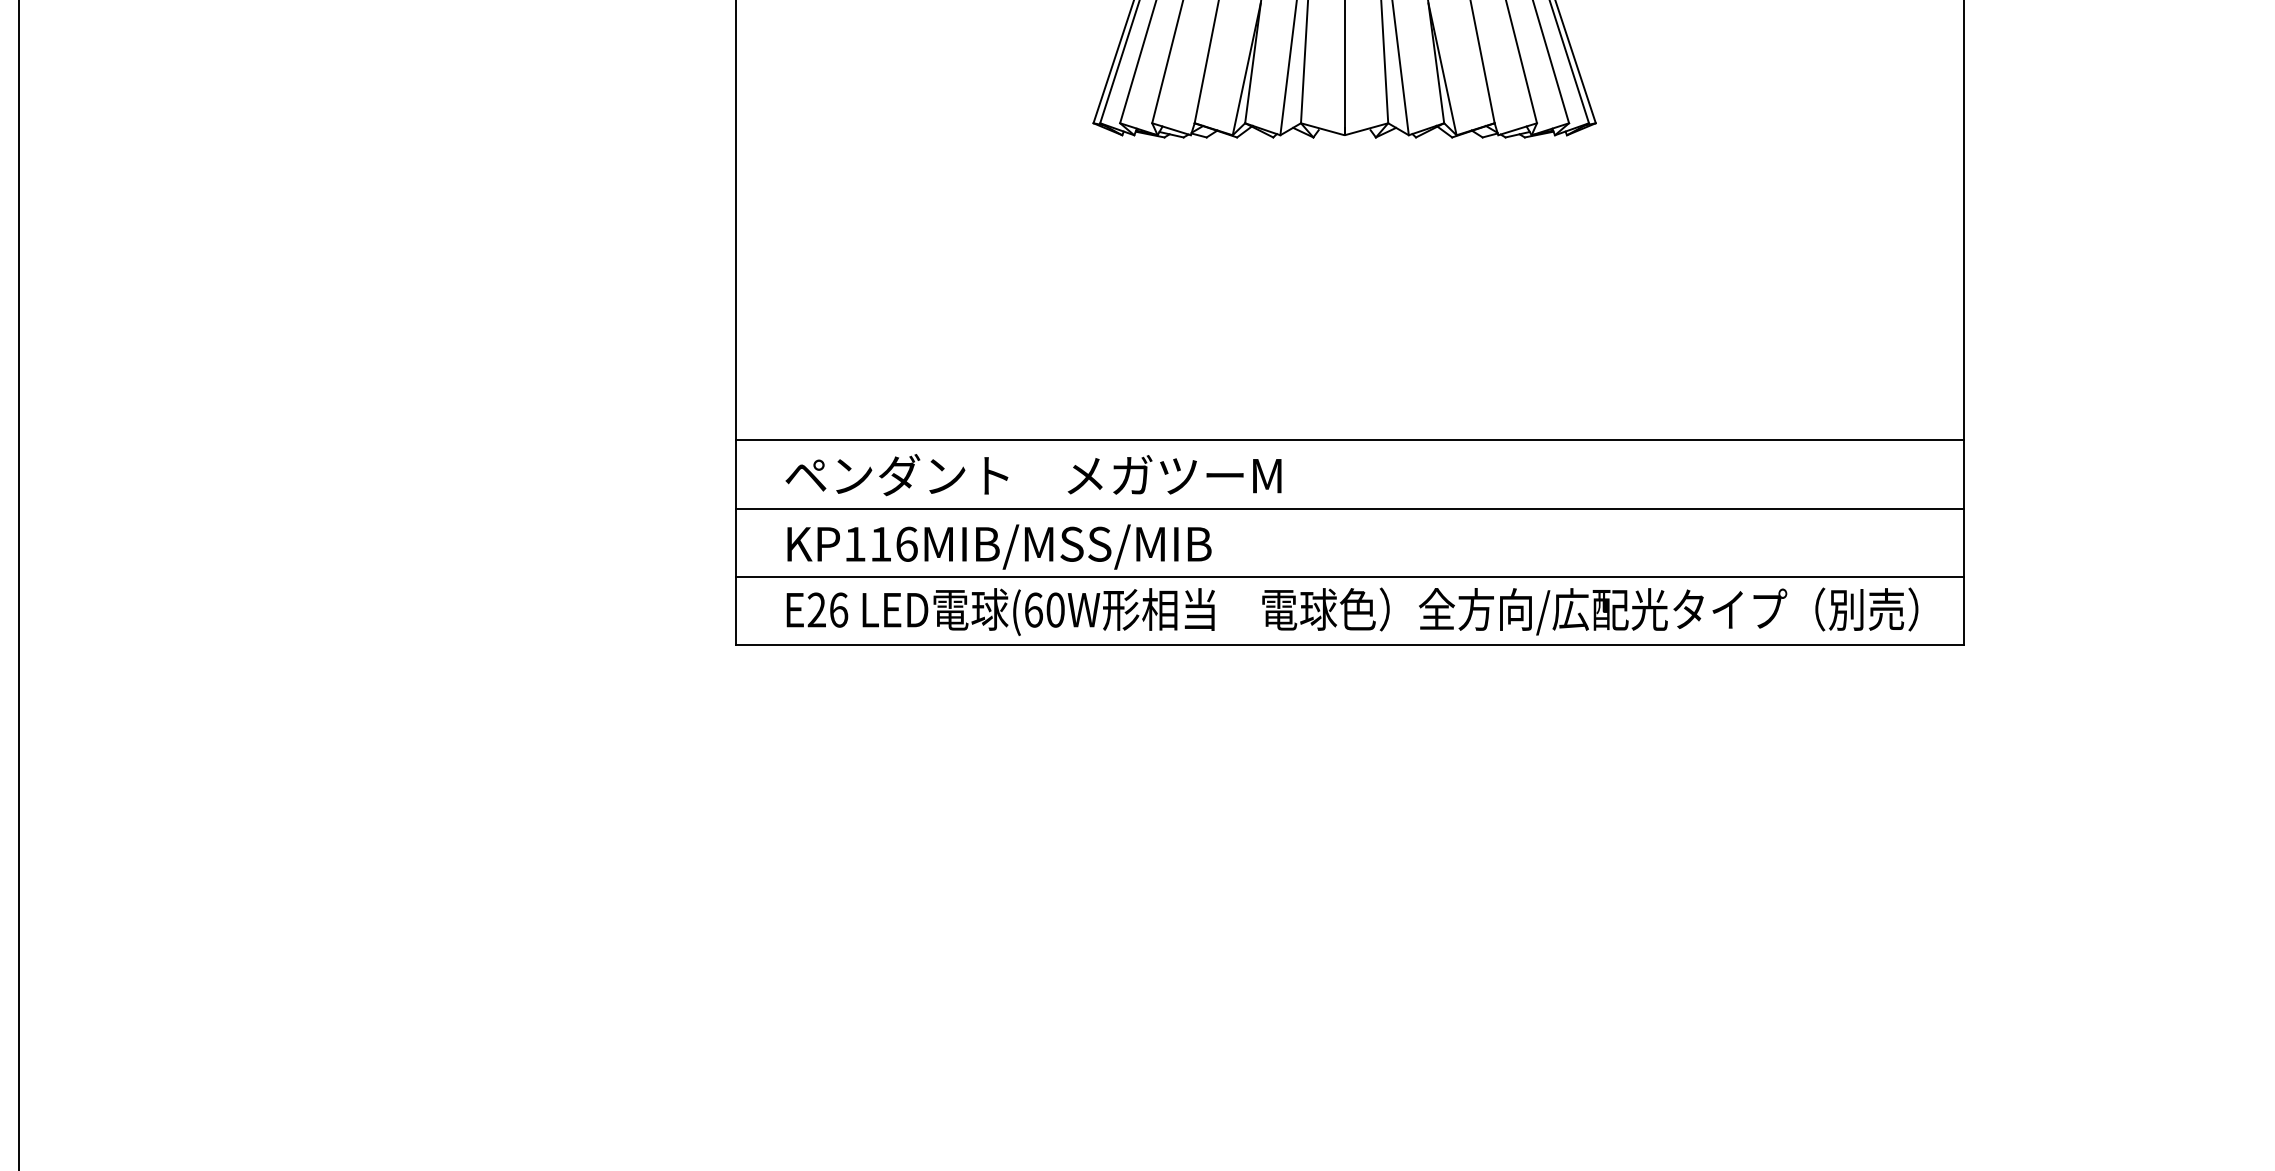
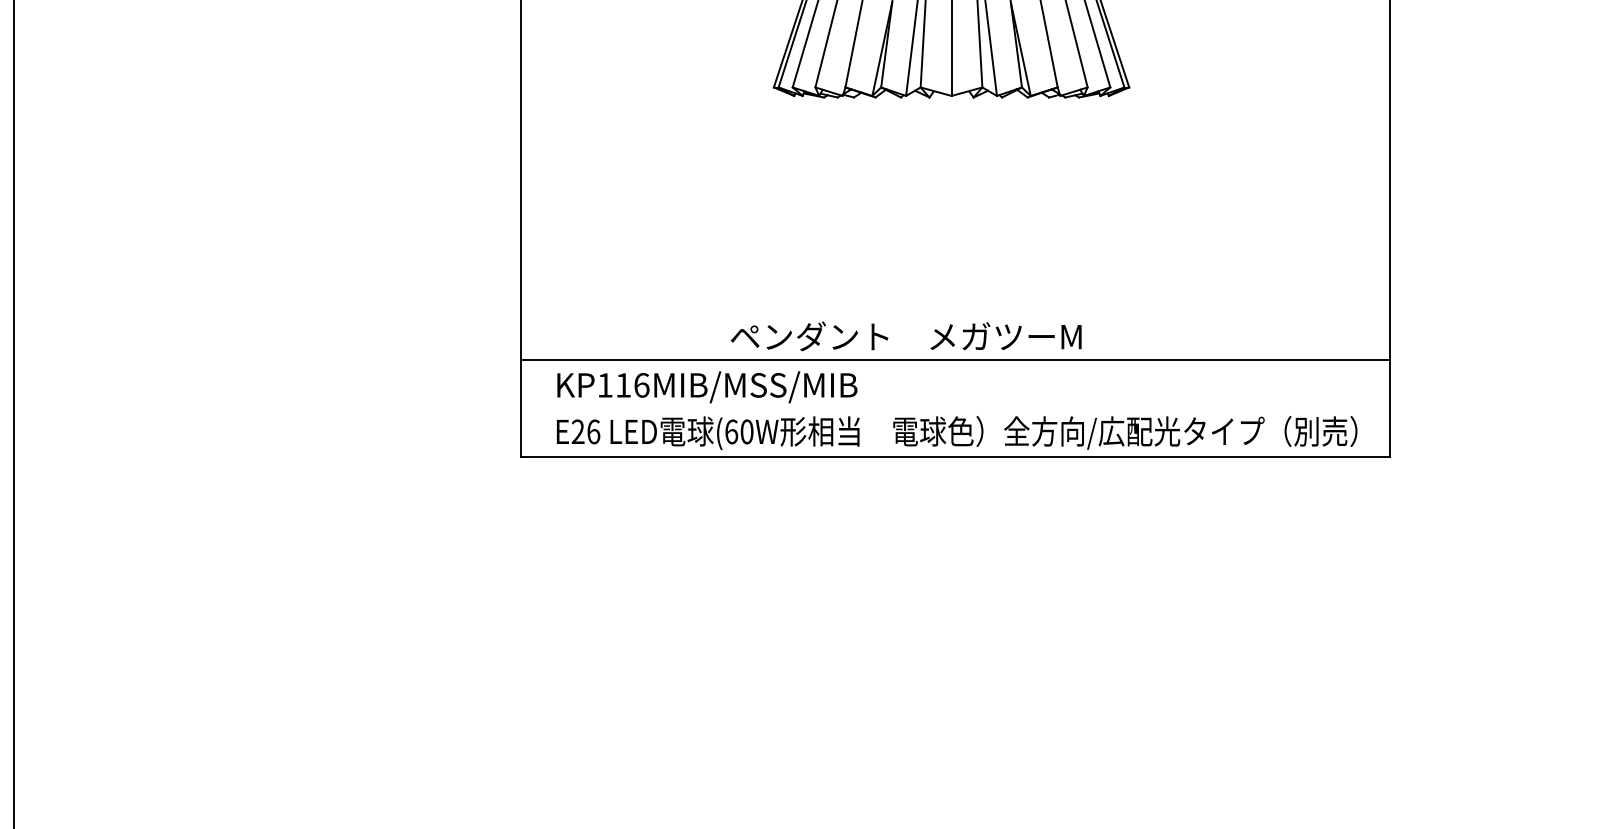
line: (1349, 440) -> (954, 311), removed
text: (1033, 475) -> (906, 336), moved
line: (1349, 576) -> (954, 408), removed

